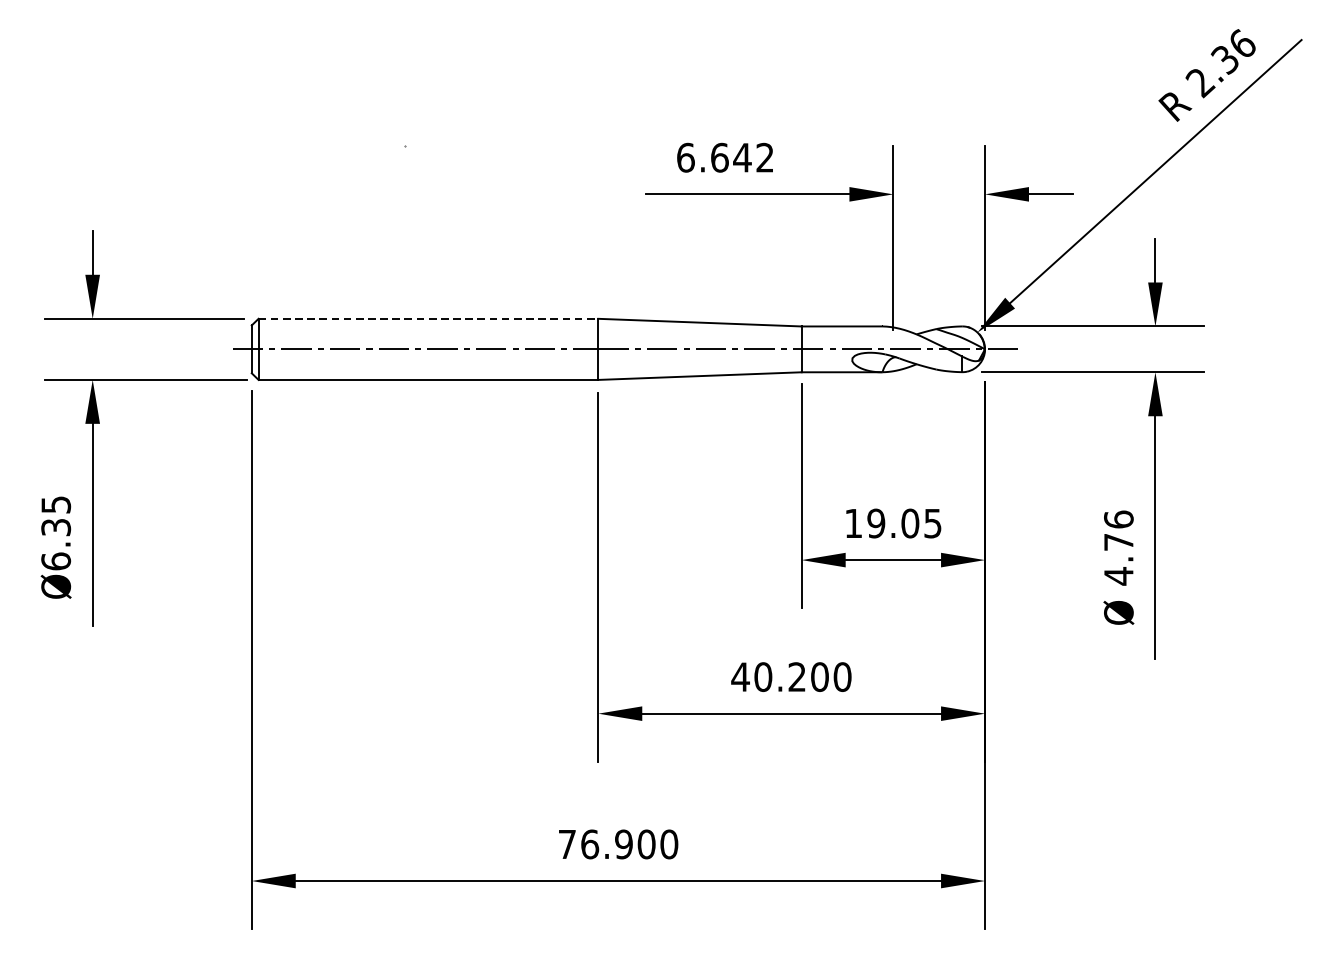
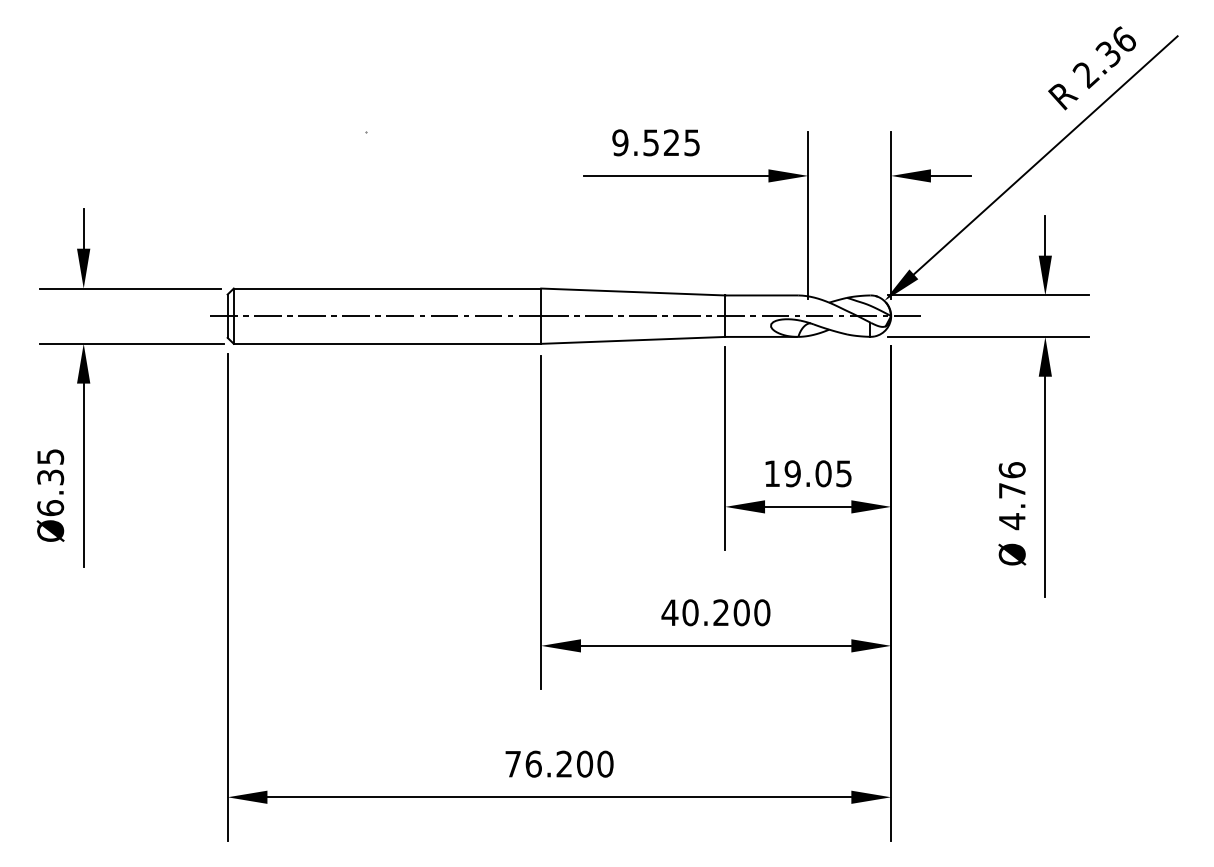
text: (724, 157) -> (655, 142), 6.642 -> 9.525
line: (428, 318) -> (387, 288), dashed -> solid
text: (624, 843) -> (564, 763), 76.900 -> 76.200

